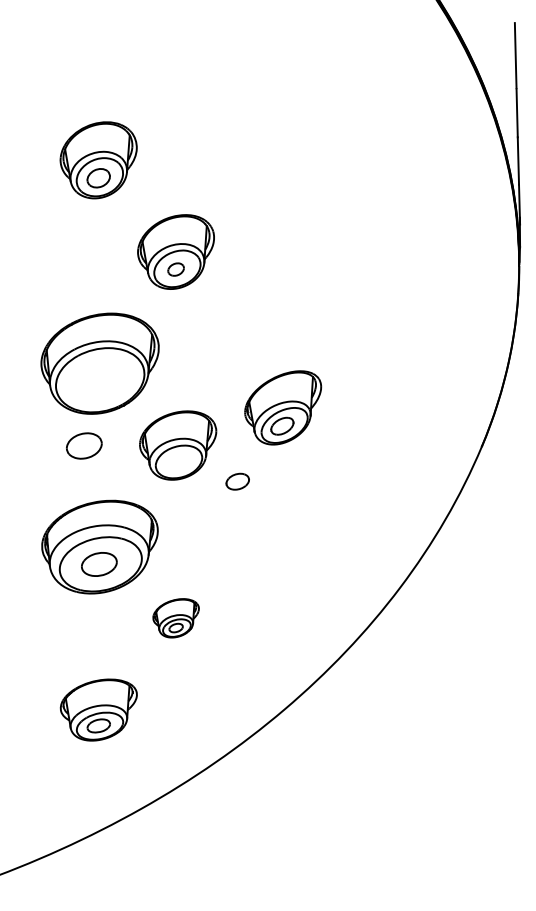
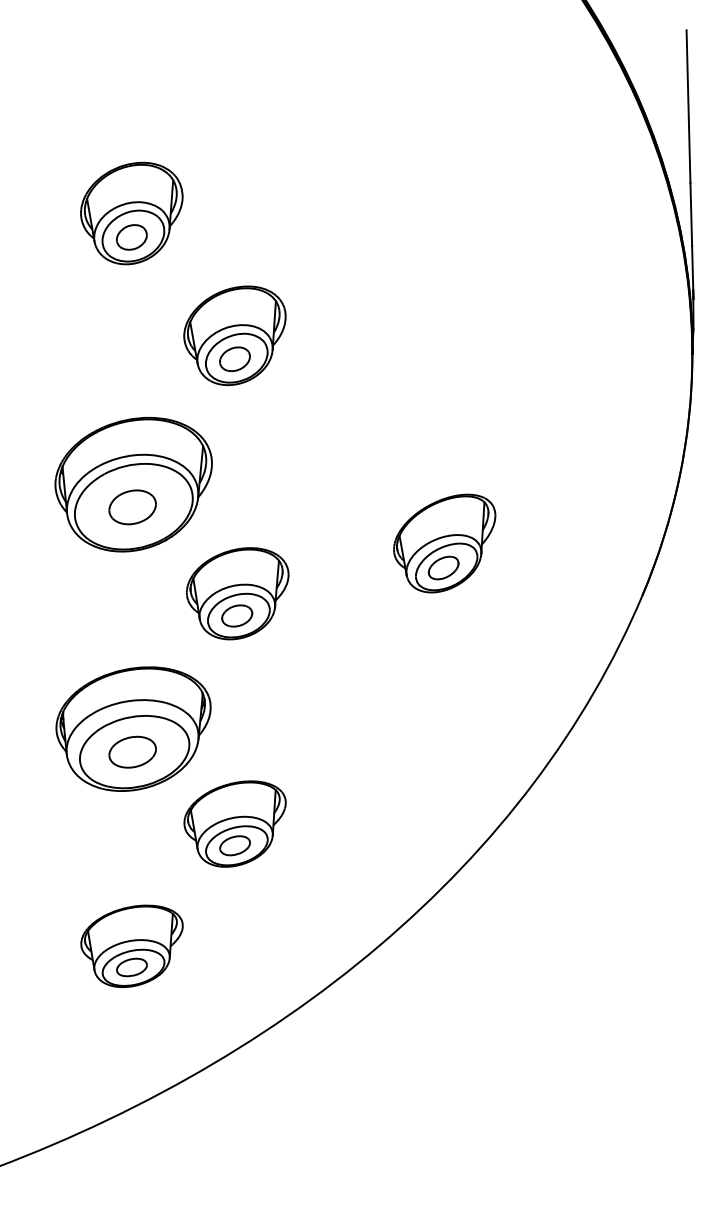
part: (175, 269) -> (234, 358), size x1.43
part: (283, 407) -> (444, 543), moved
part: (84, 446) -> (132, 507), moved
part: (237, 481) -> (237, 615), moved
part: (175, 617) -> (234, 823), size x1.67

